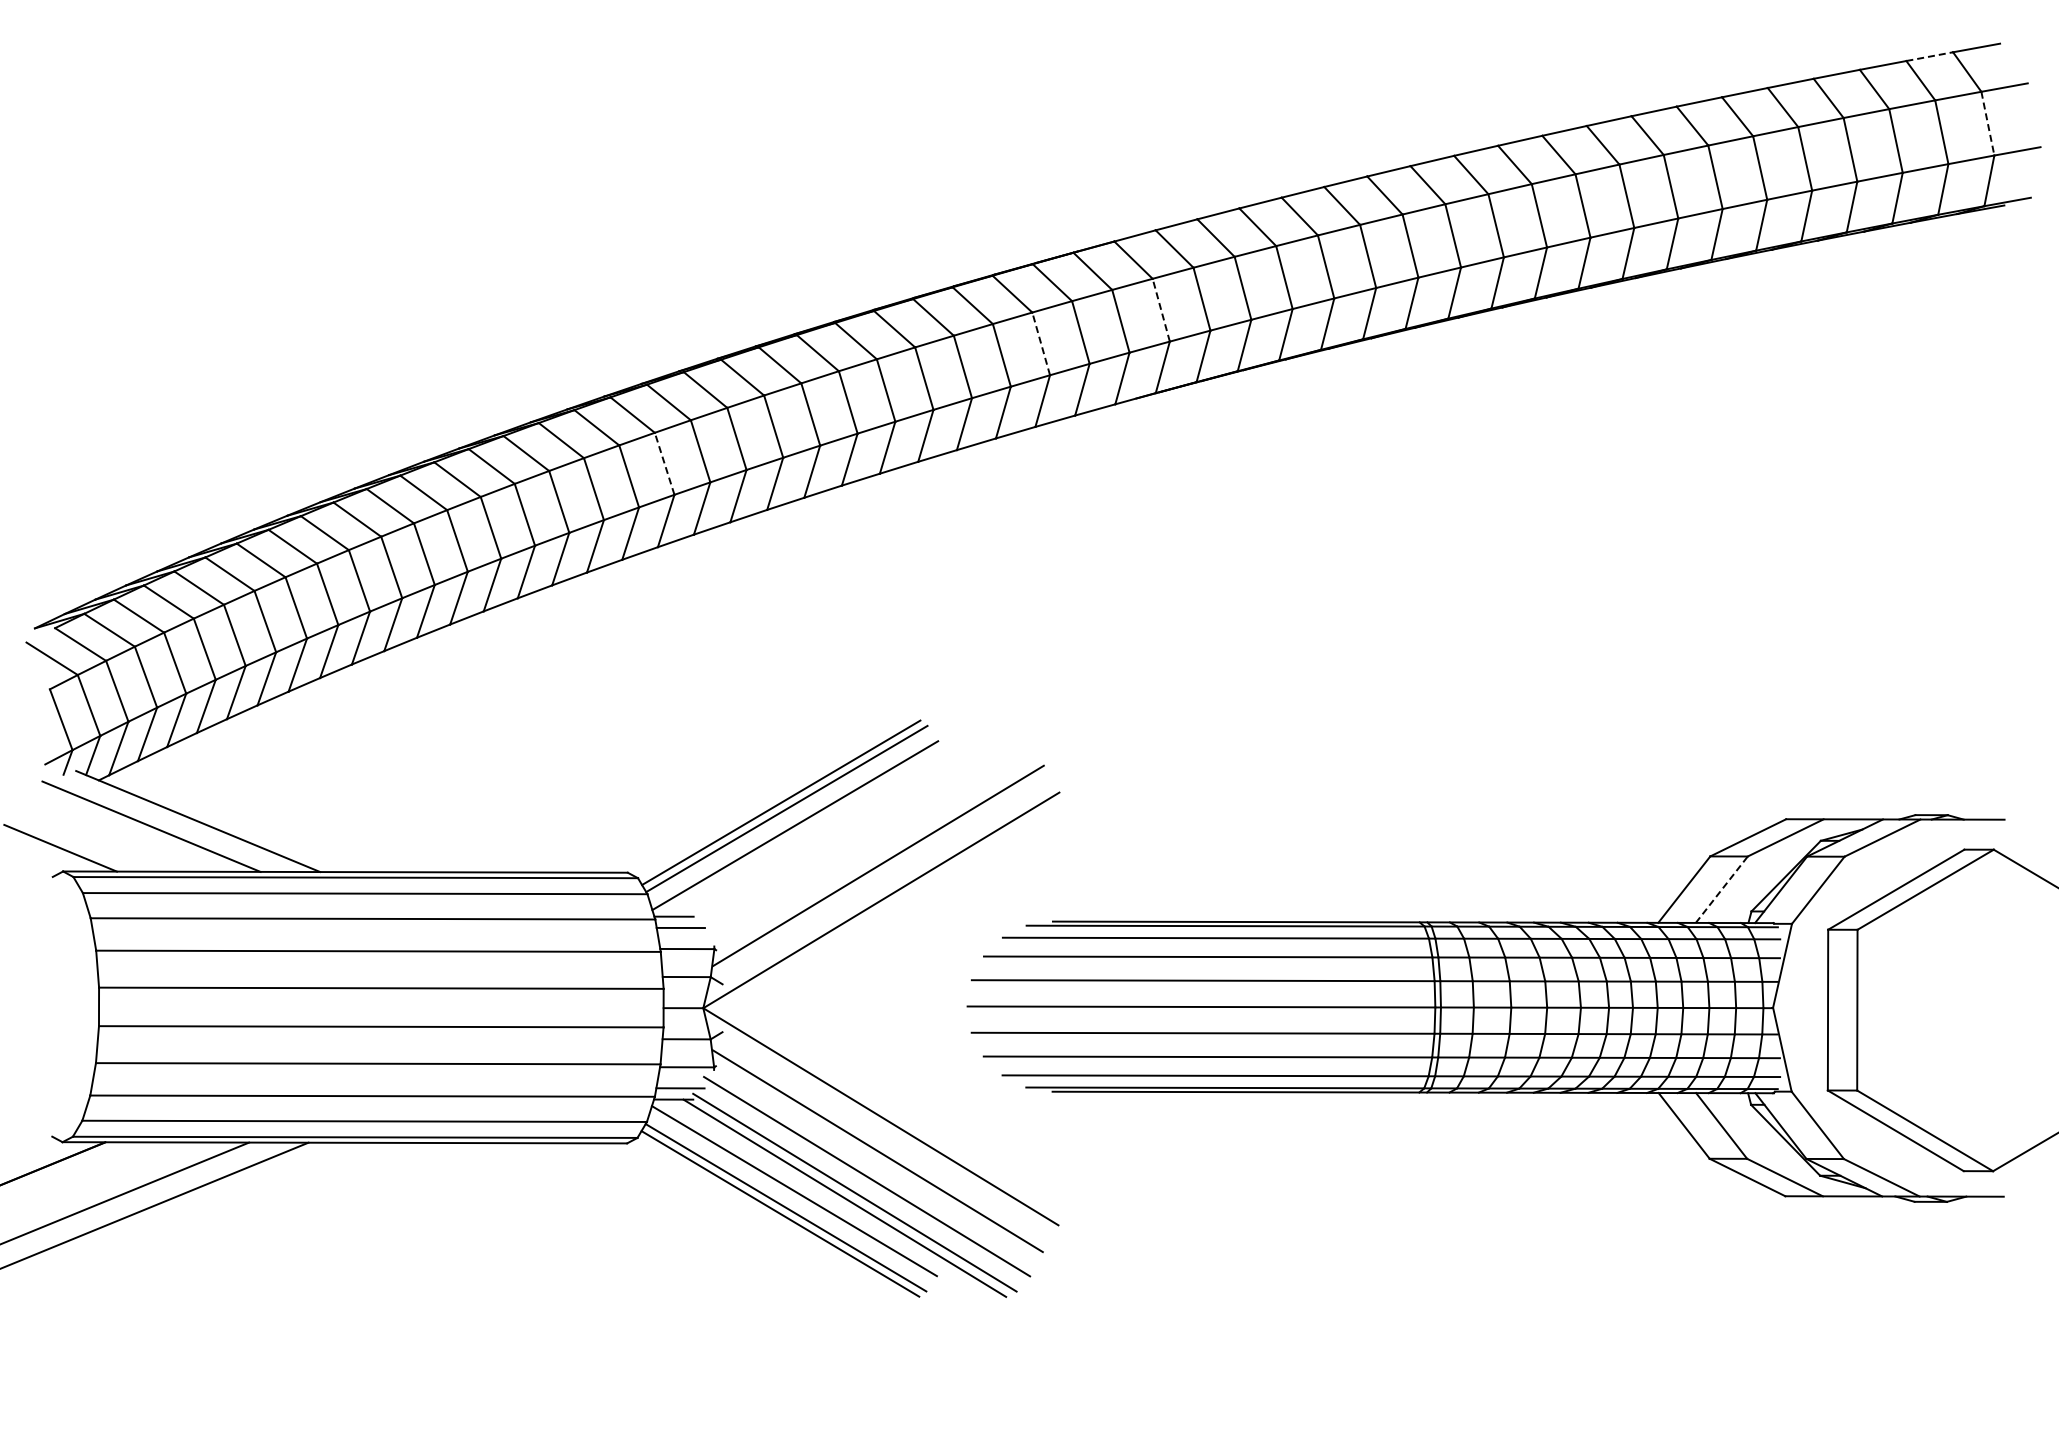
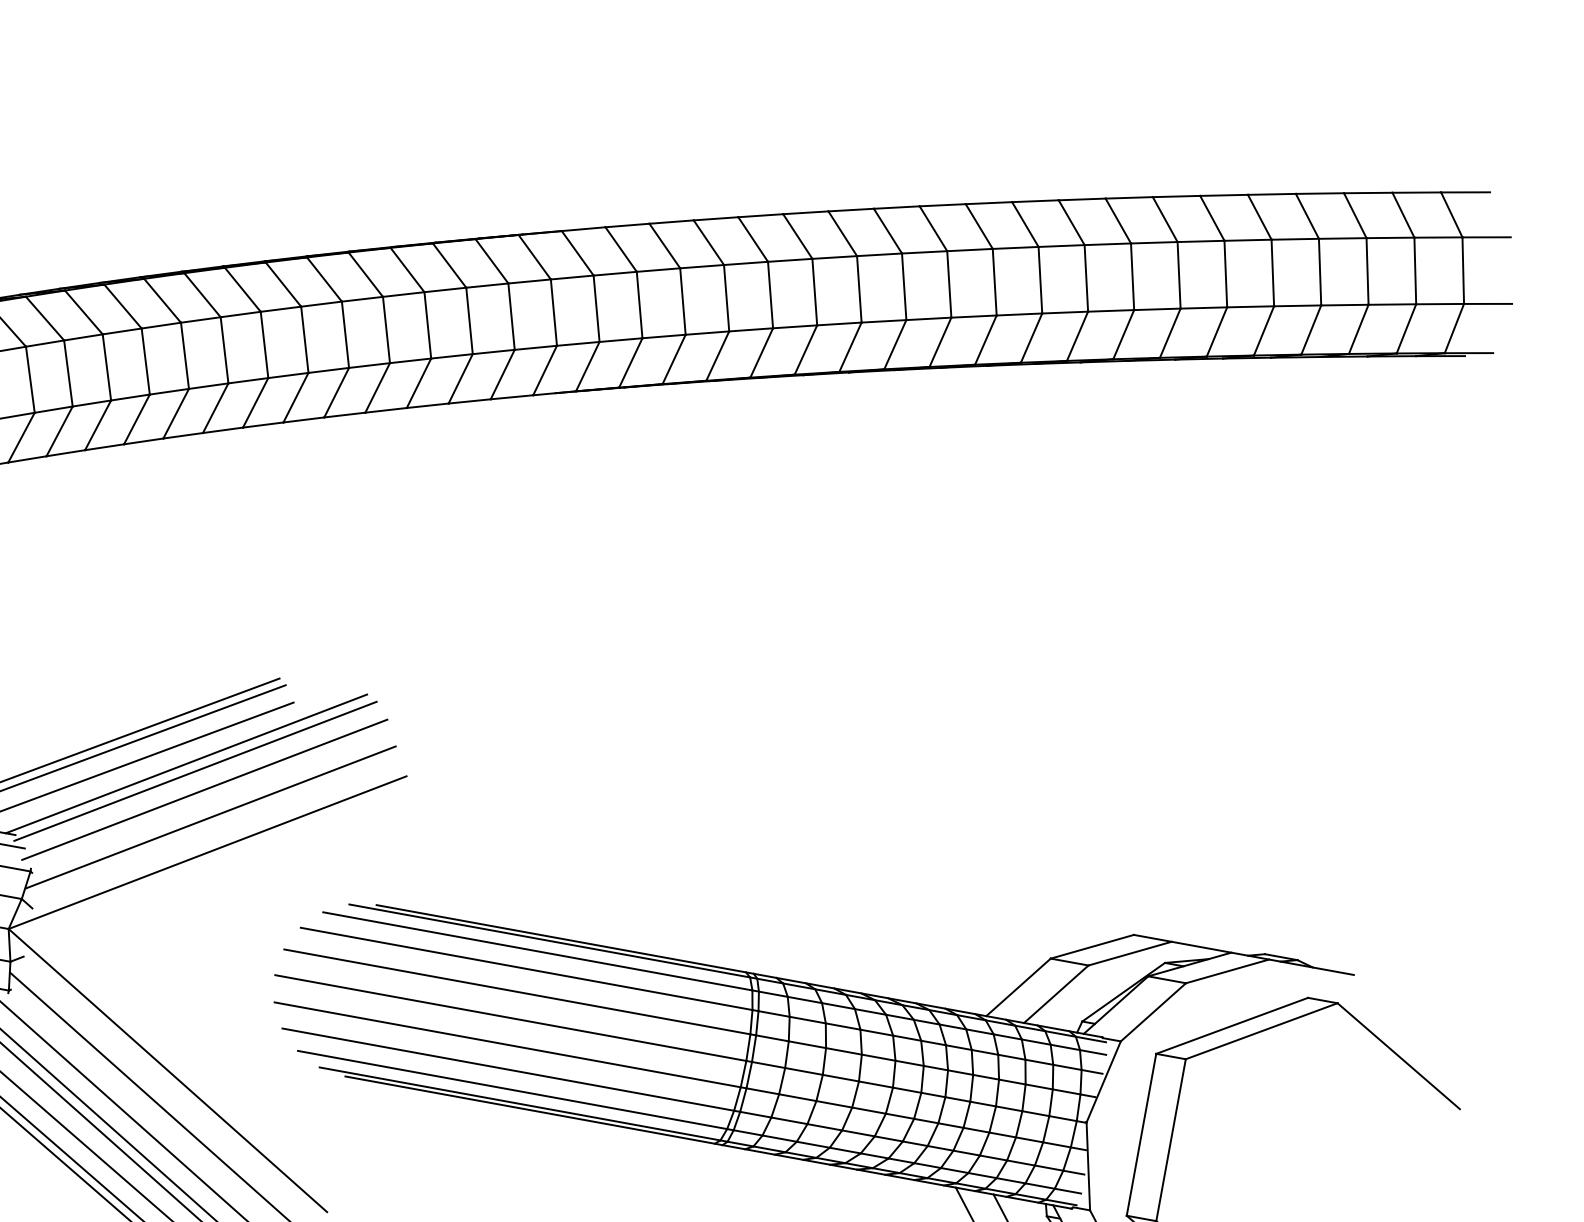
line: (1929, 56) -> (1416, 192), dashed -> solid
line: (1987, 123) -> (1462, 270), dashed -> solid
line: (1161, 310) -> (596, 309), dashed -> solid
line: (1041, 343) -> (469, 320), dashed -> solid
line: (664, 463) -> (68, 373), dashed -> solid
line: (845, 818) -> (186, 763), added
line: (855, 824) -> (195, 771), added
line: (867, 840) -> (204, 789), added
line: (1722, 889) -> (1057, 994), dashed -> solid

